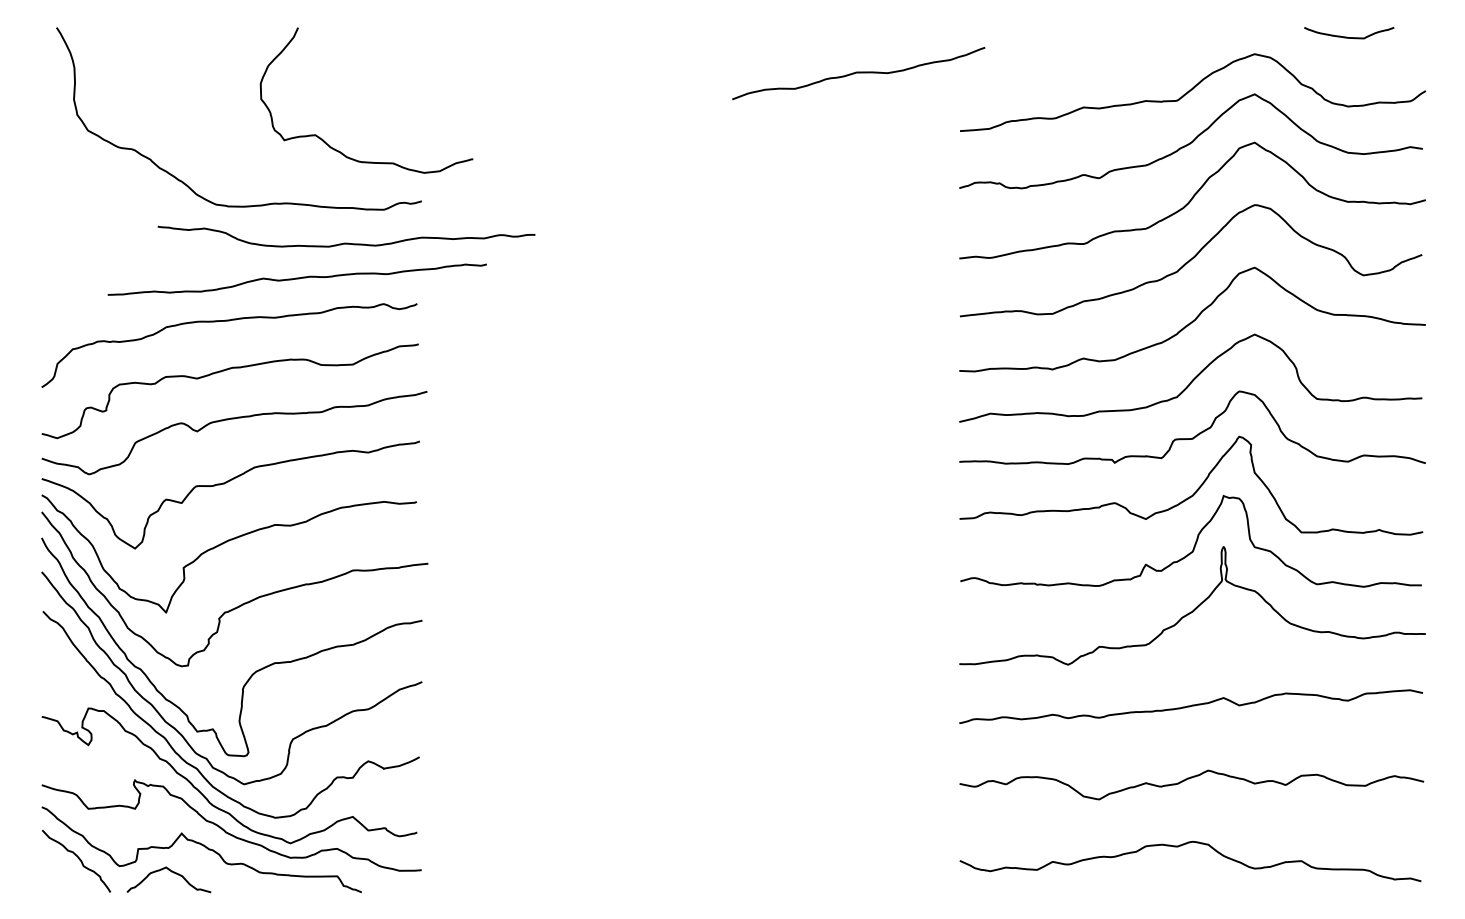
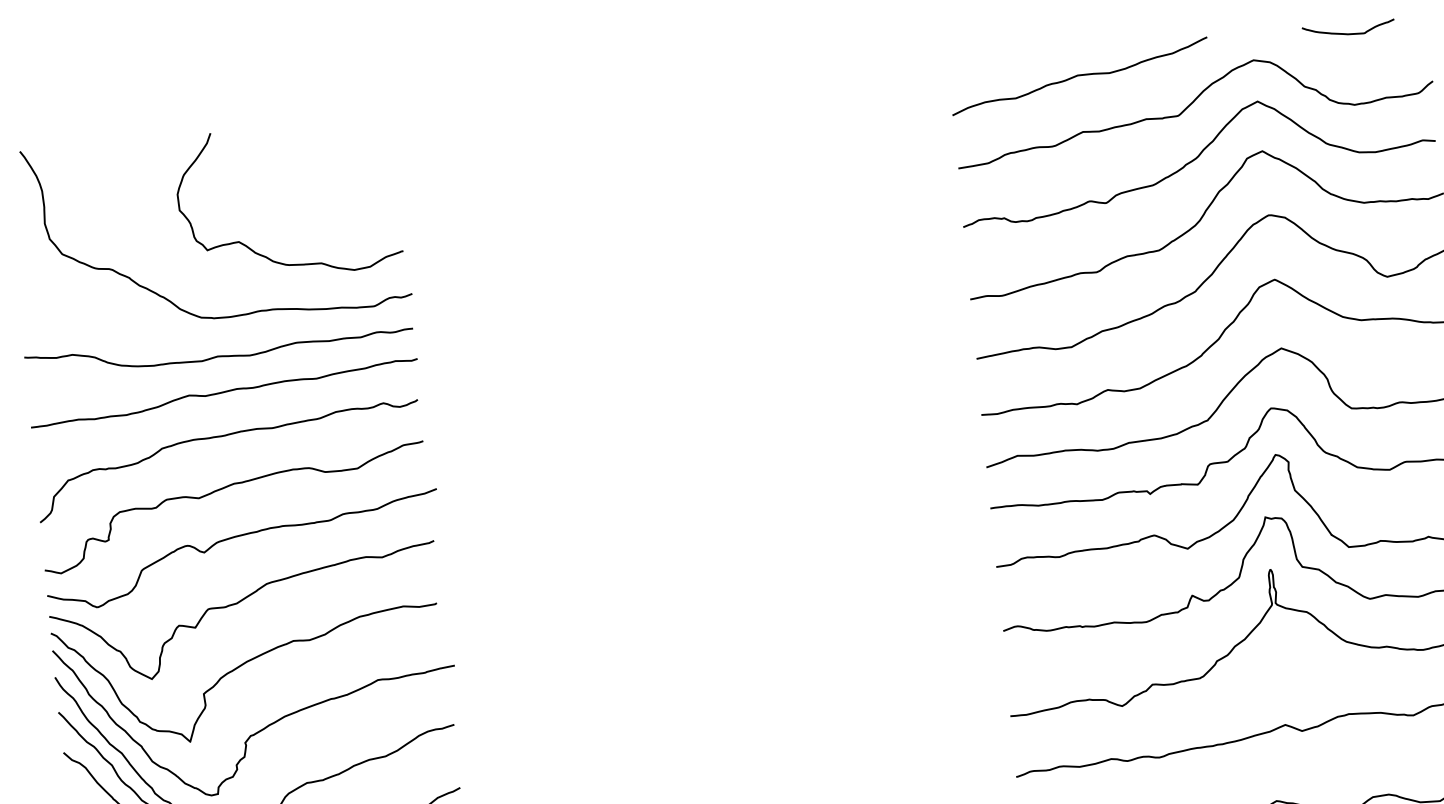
curve: (858, 73) -> (1079, 76), moved
curve: (339, 150) -> (265, 255), moved
curve: (346, 242) -> (219, 355), moved
curve: (296, 279) -> (223, 393), moved

